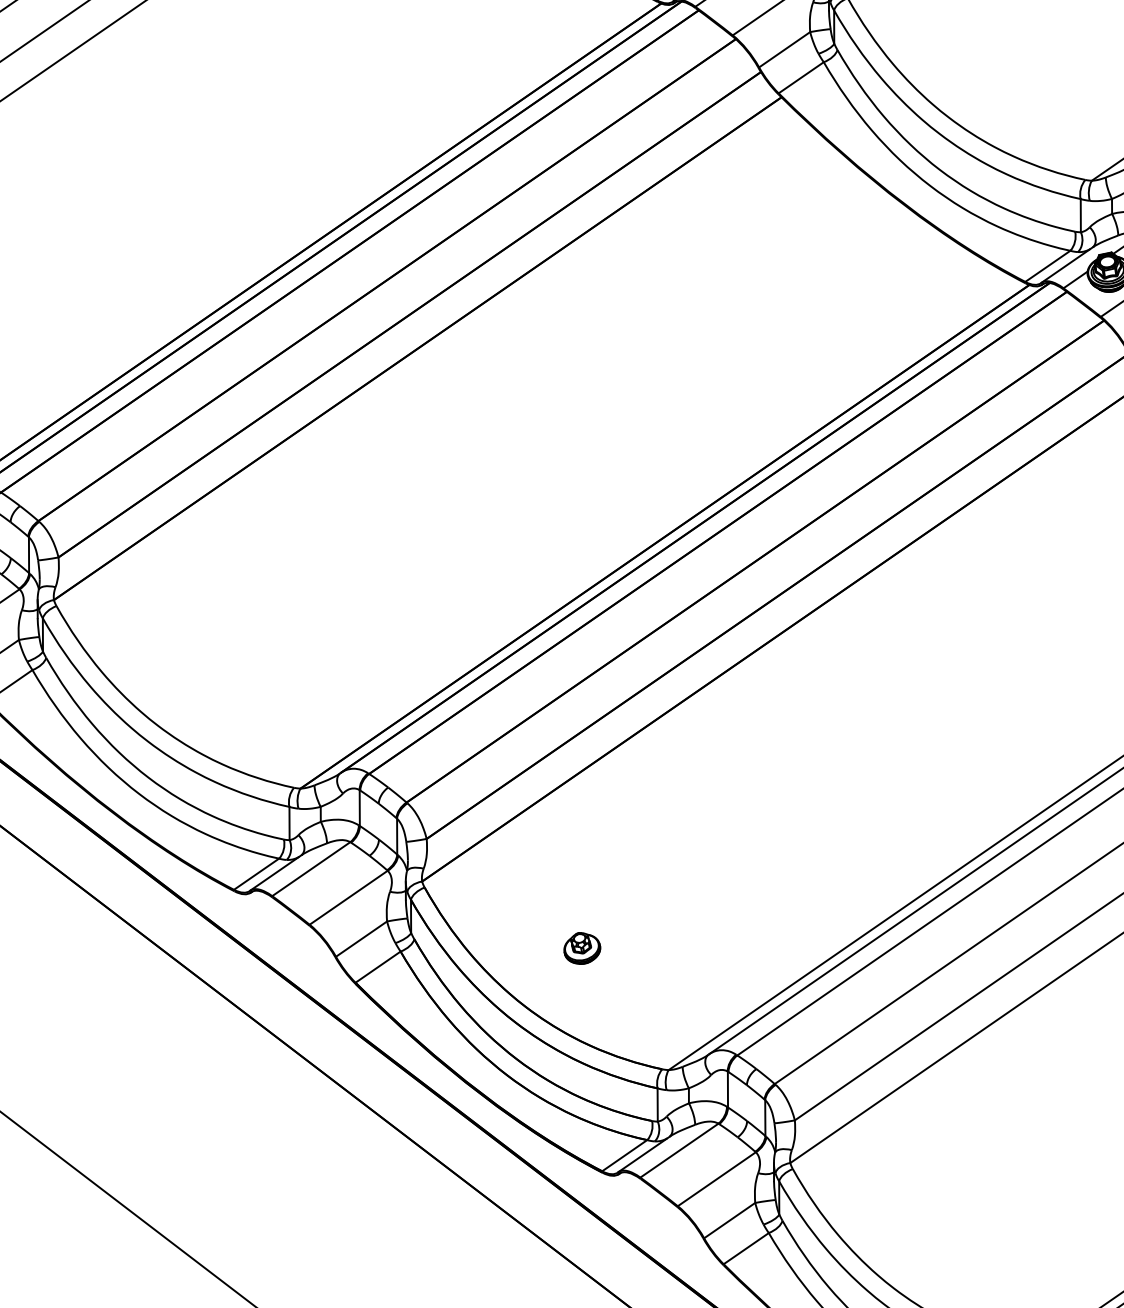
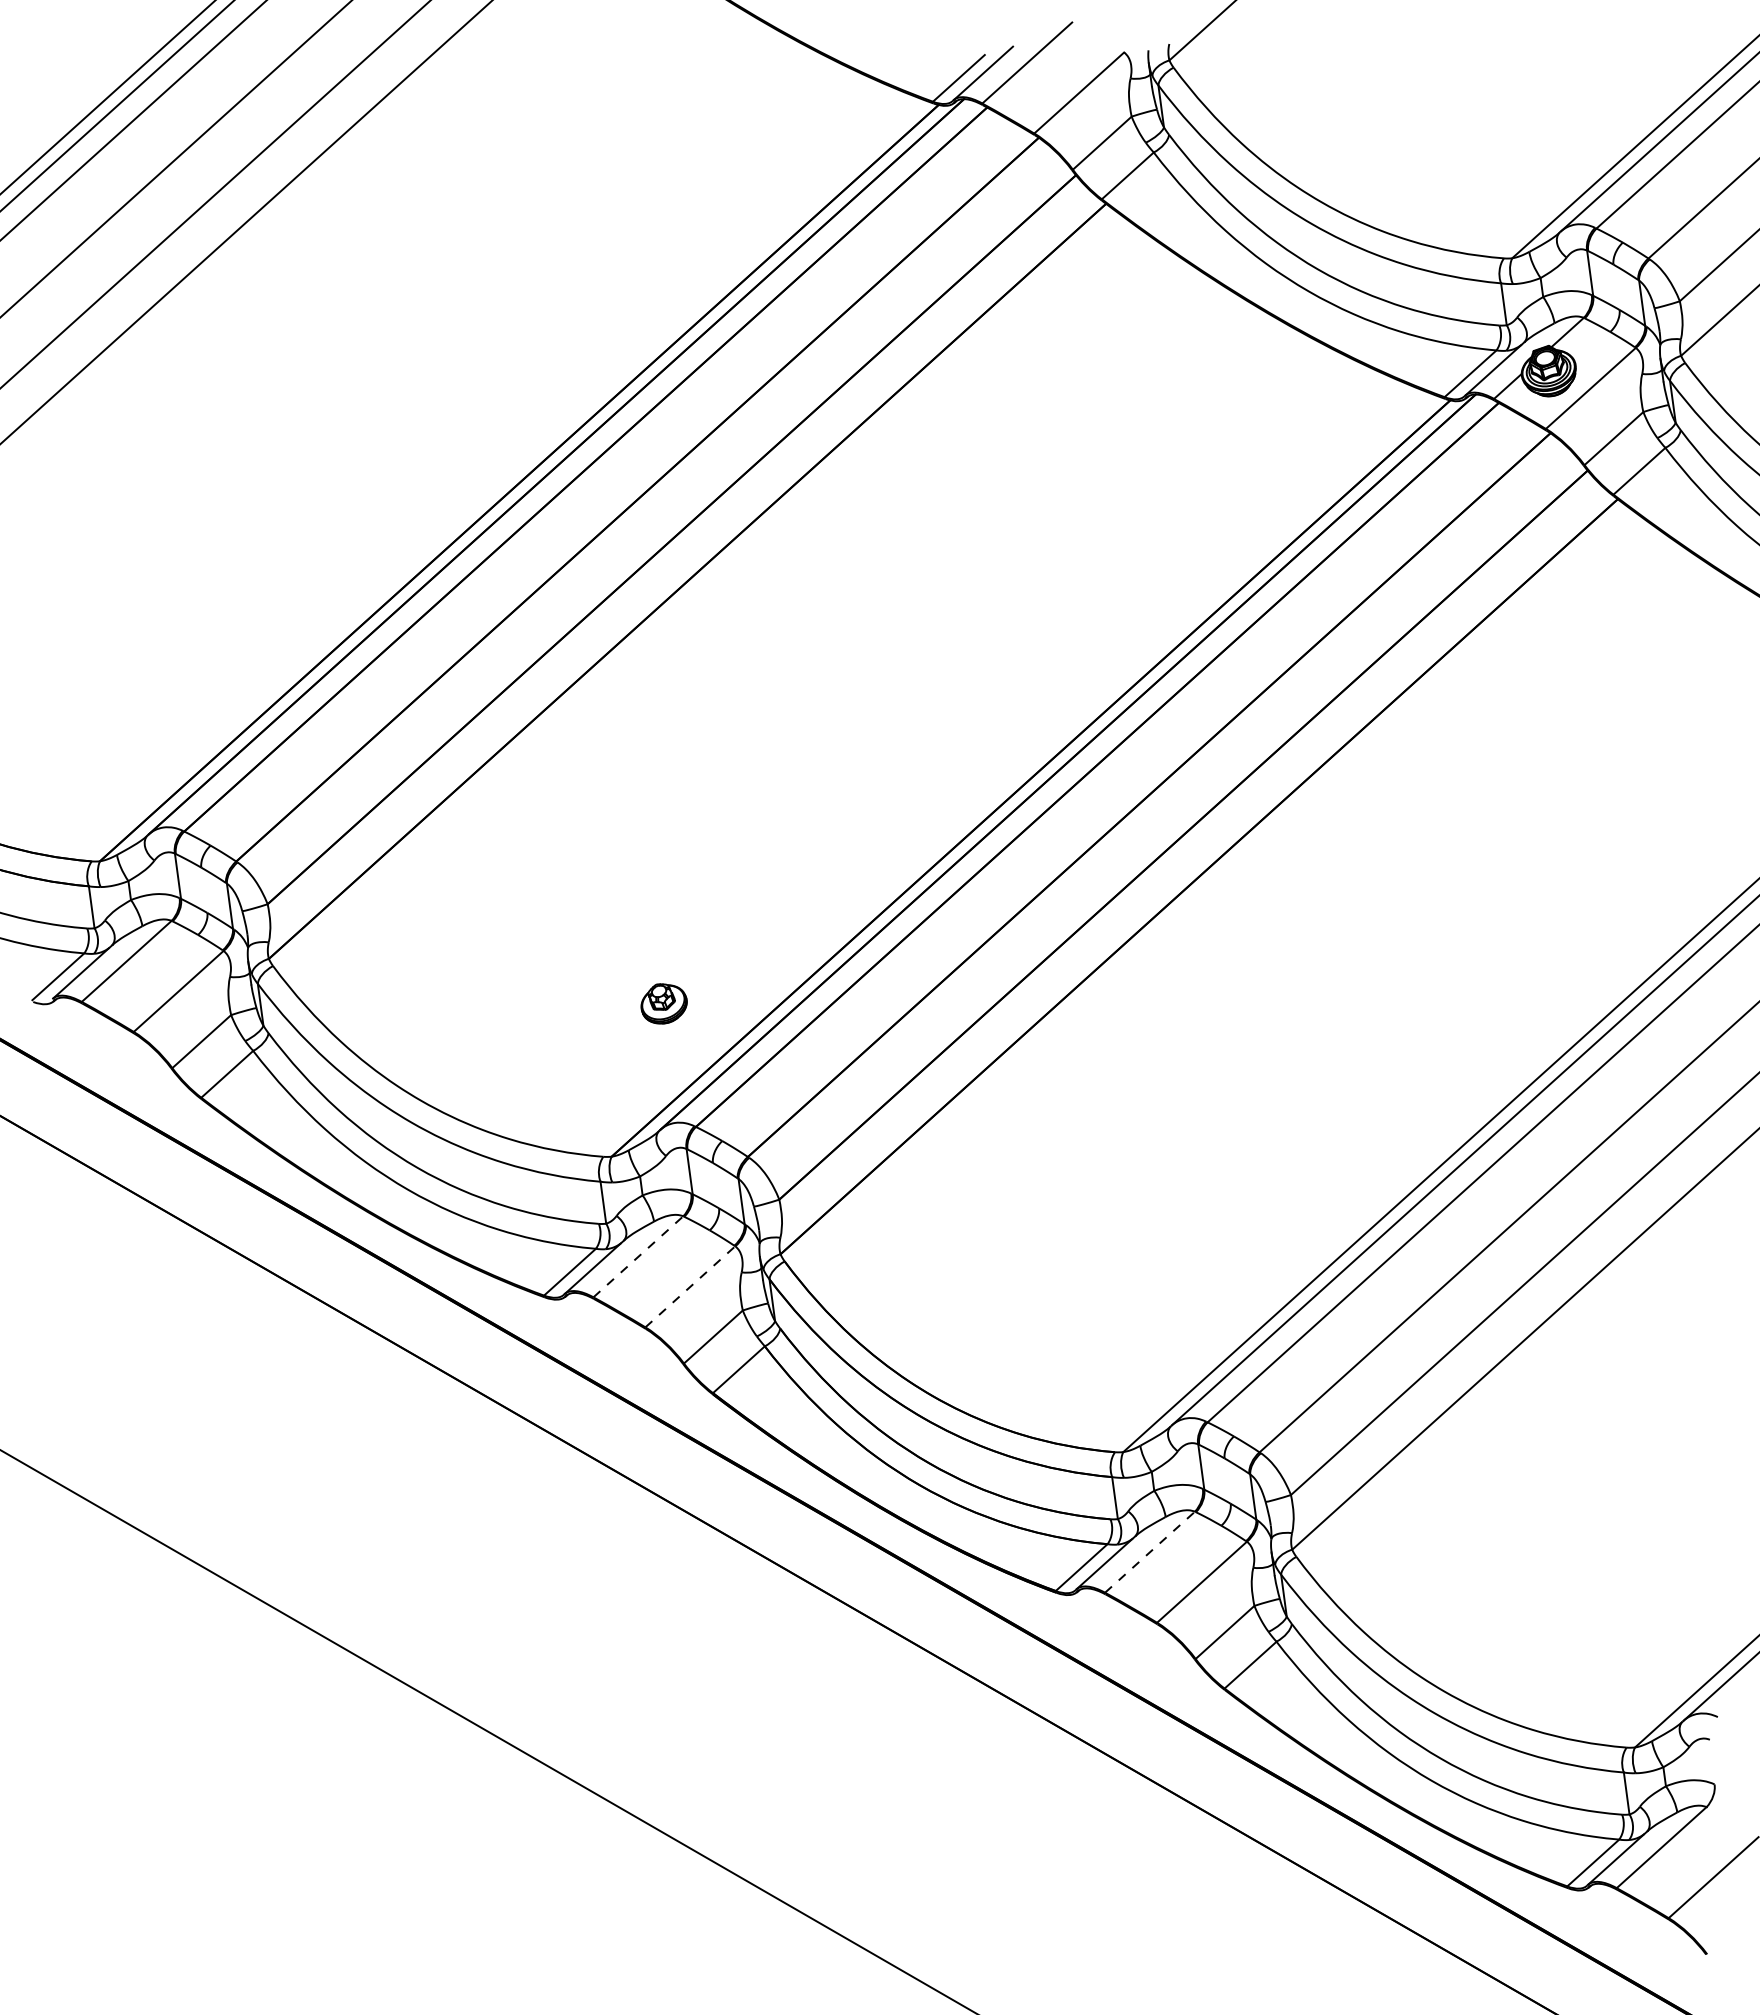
line: (311, 868) -> (638, 1256), solid -> dashed
line: (348, 897) -> (690, 1286), solid -> dashed
part: (581, 948) -> (663, 1003), moved
line: (679, 1150) -> (1150, 1551), solid -> dashed

